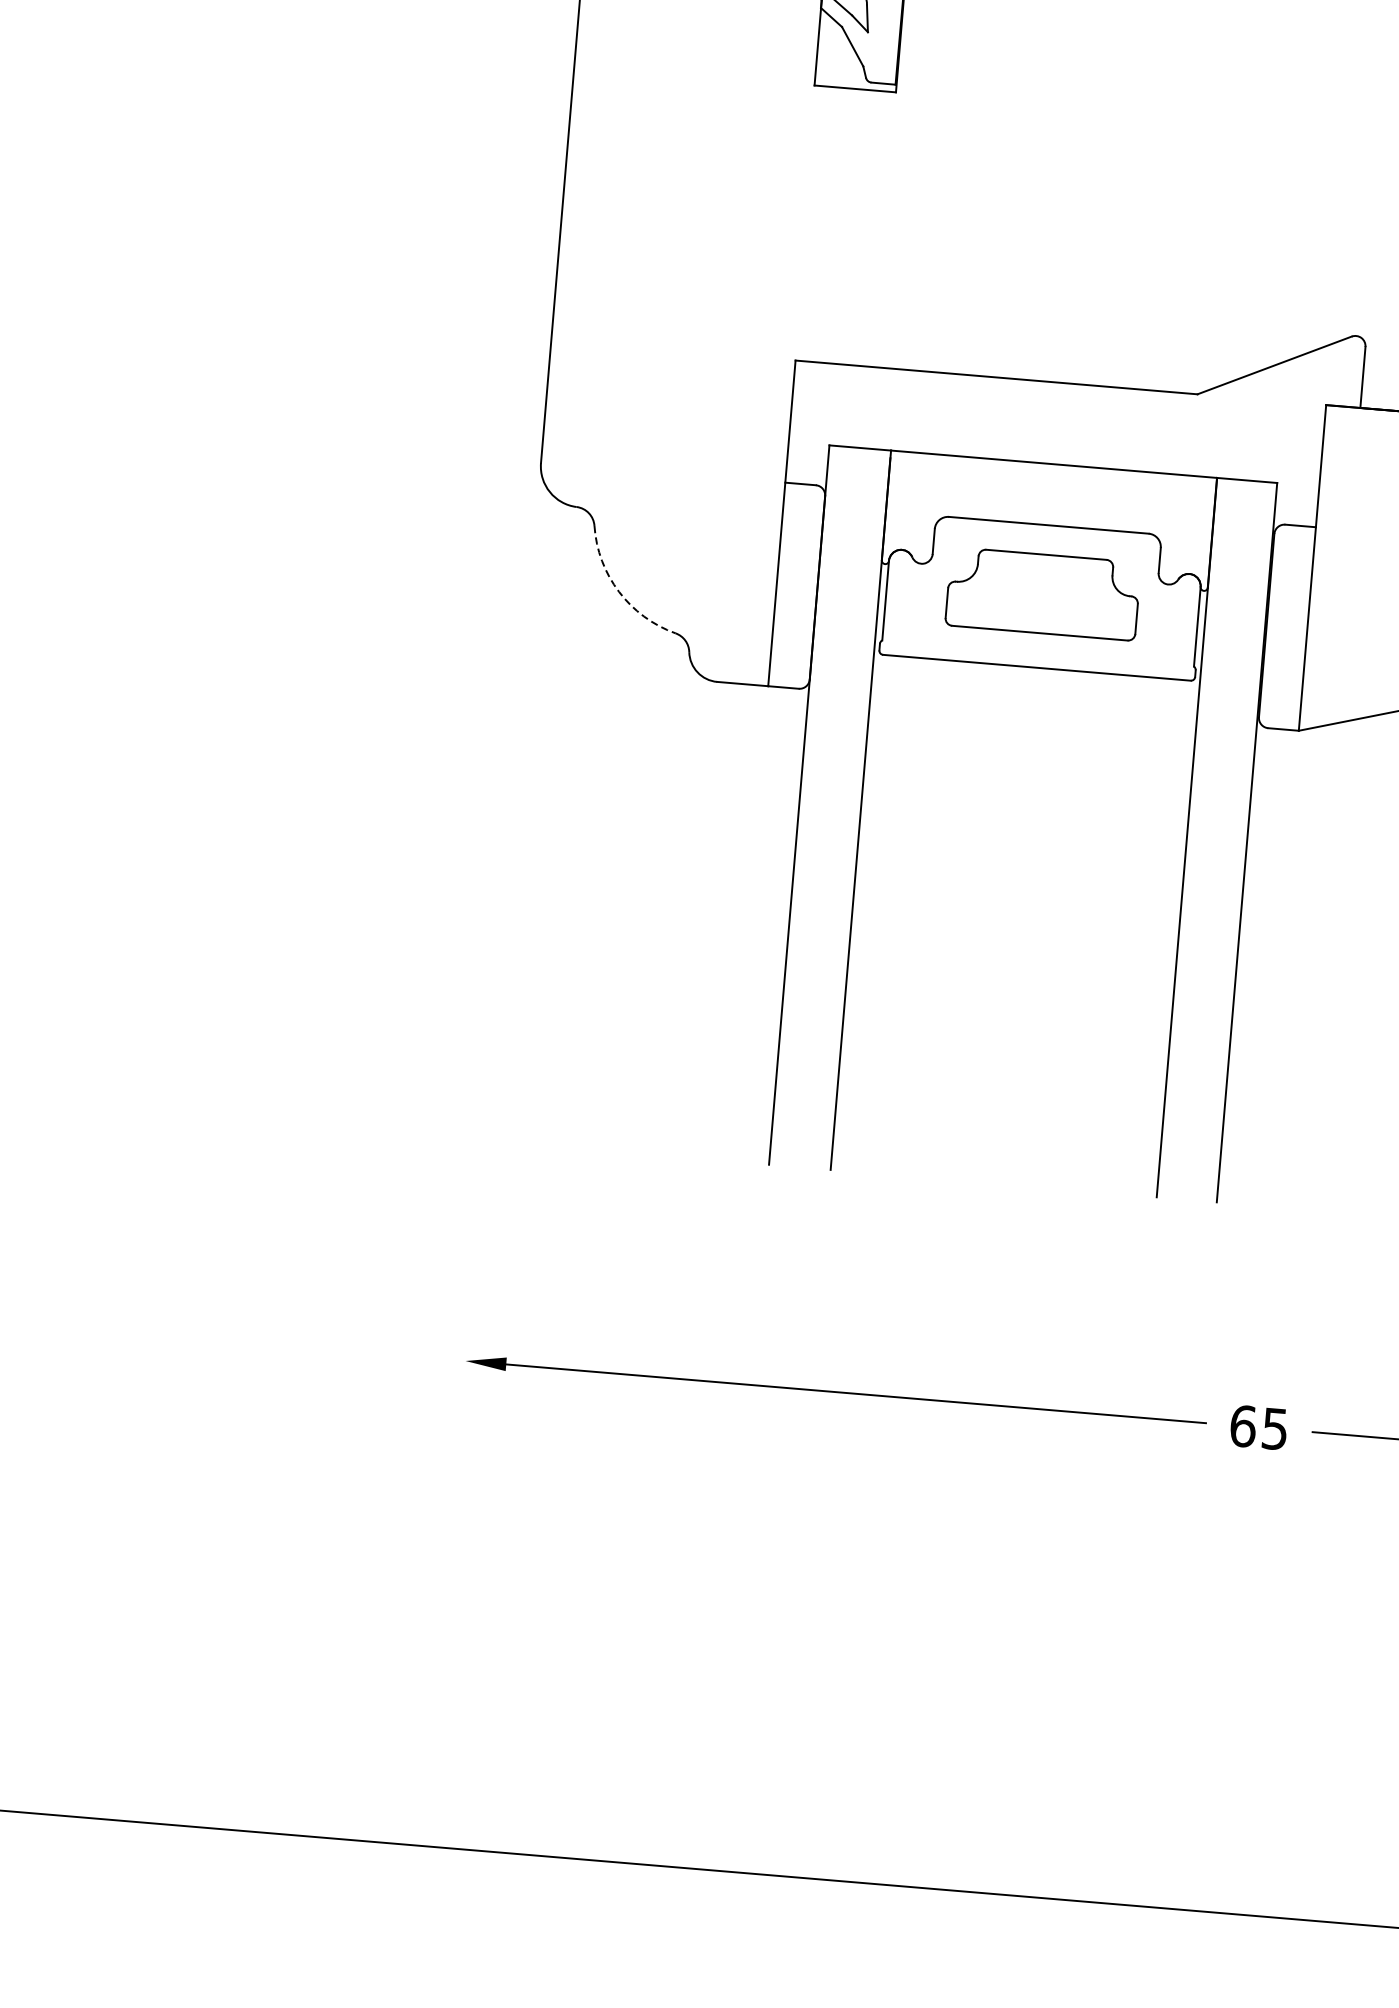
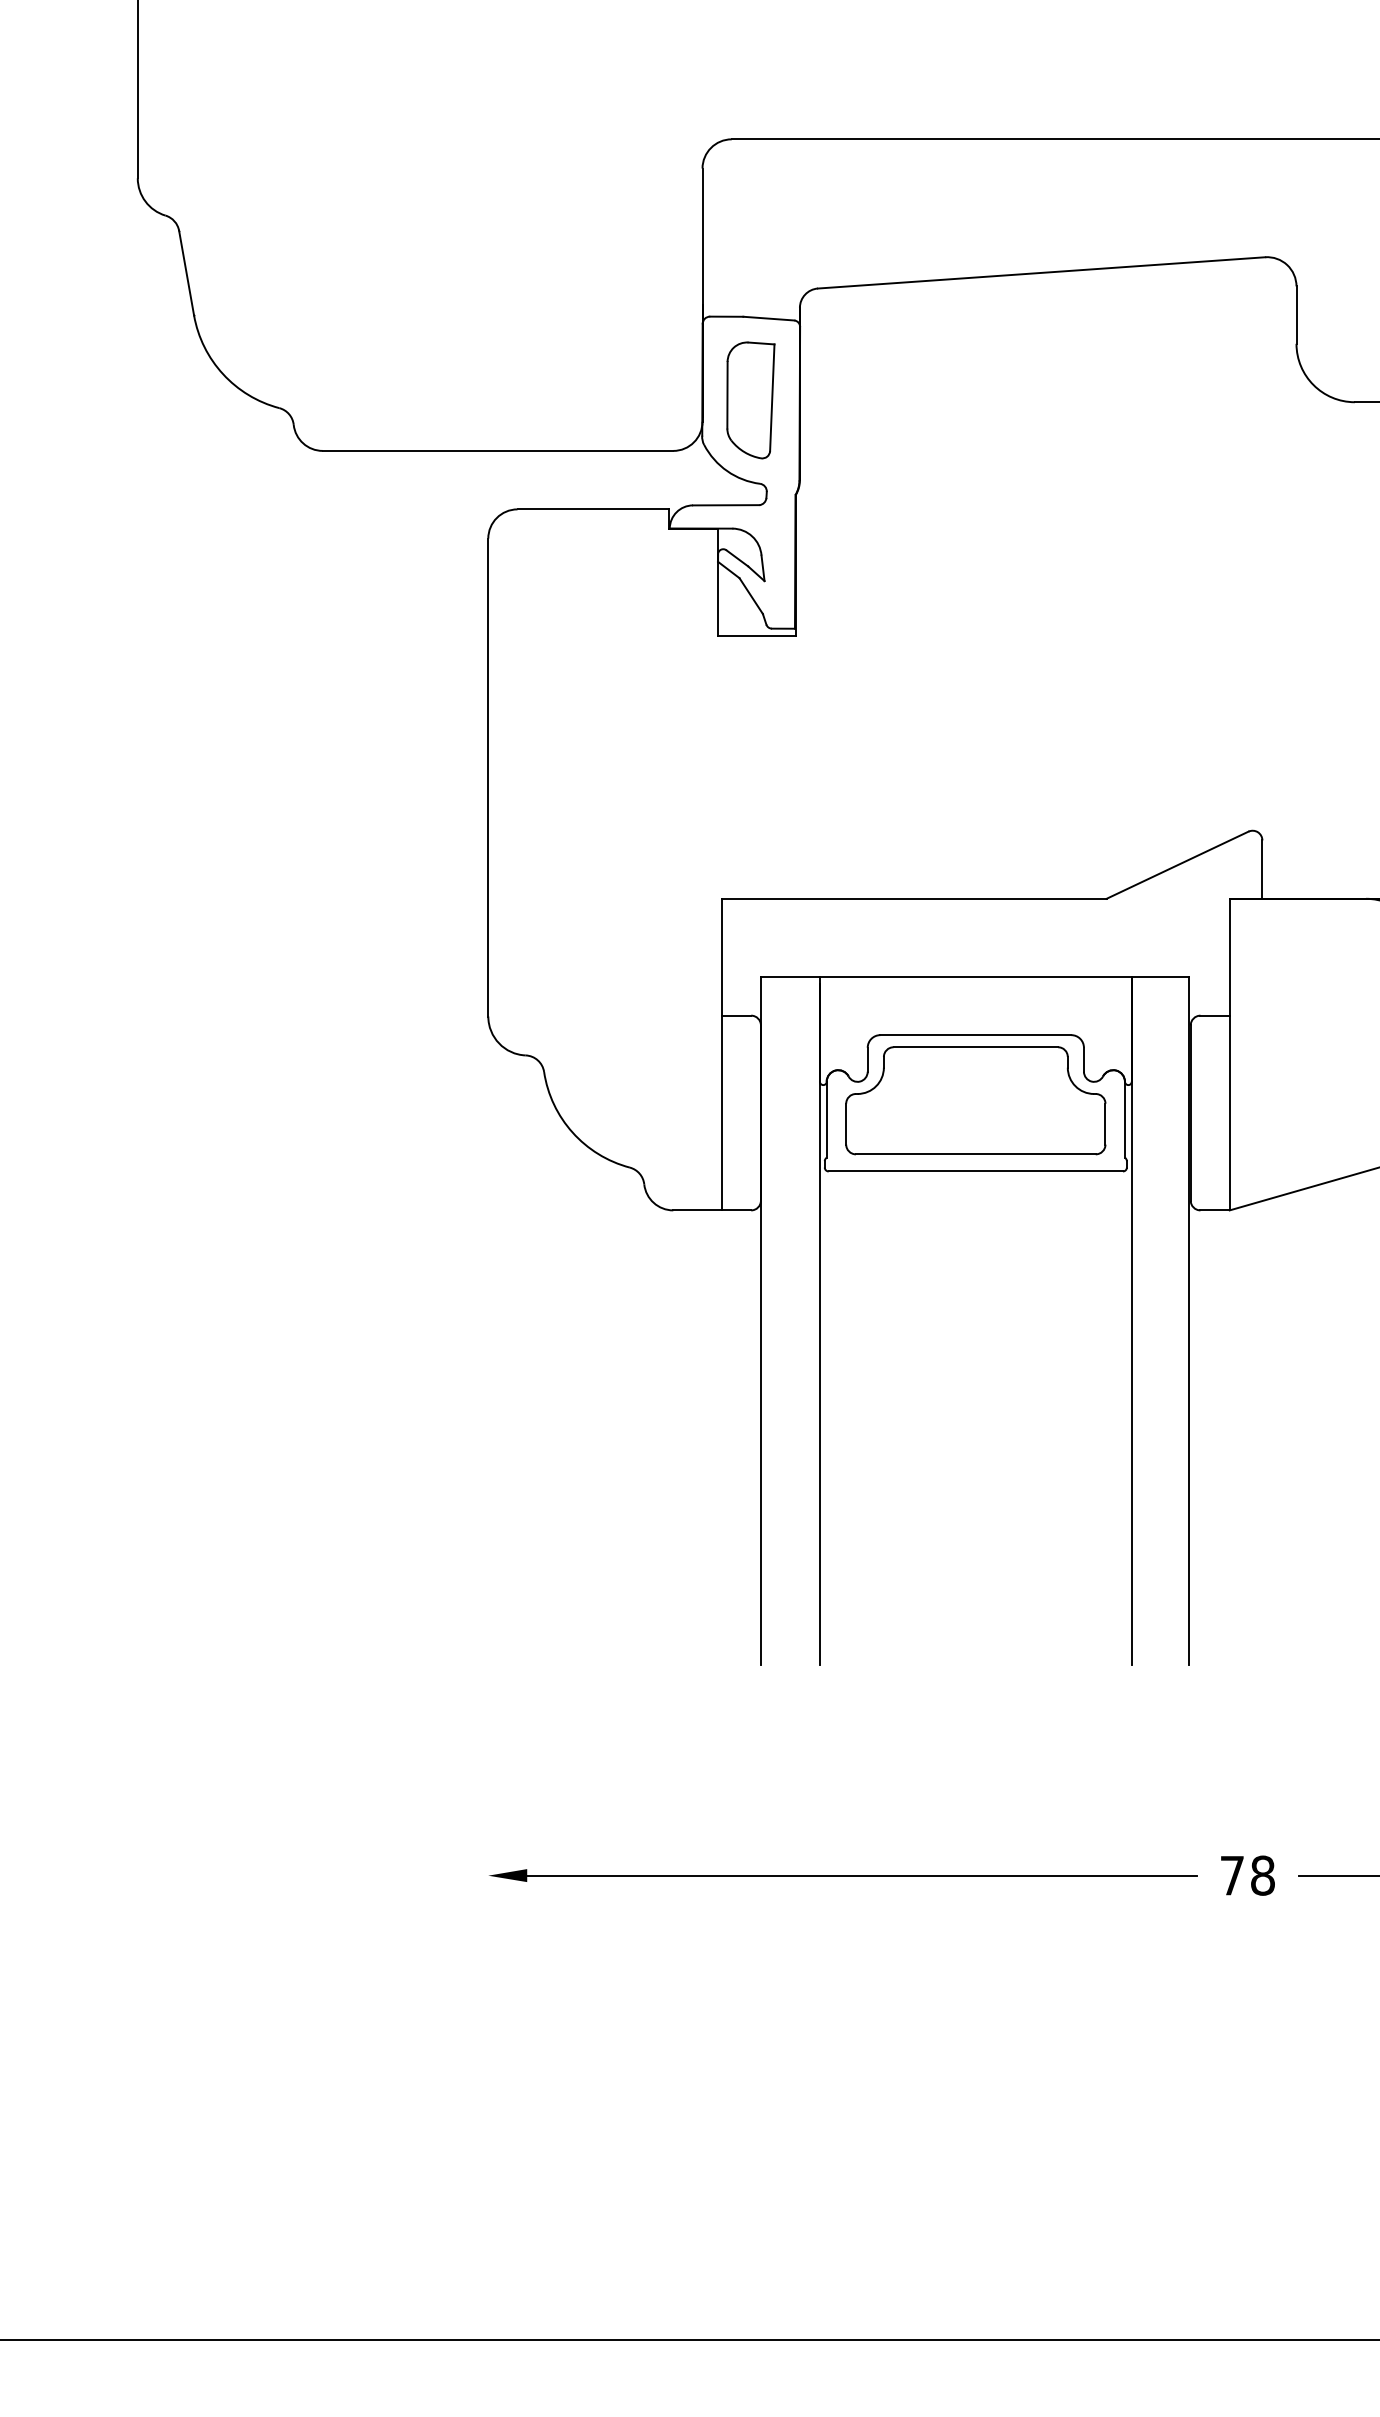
arc: (618, 591) -> (572, 1132), dashed -> solid
part: (1042, 593) -> (975, 1100), size x1.43
text: (1259, 1427) -> (1247, 1875), 65 -> 78

